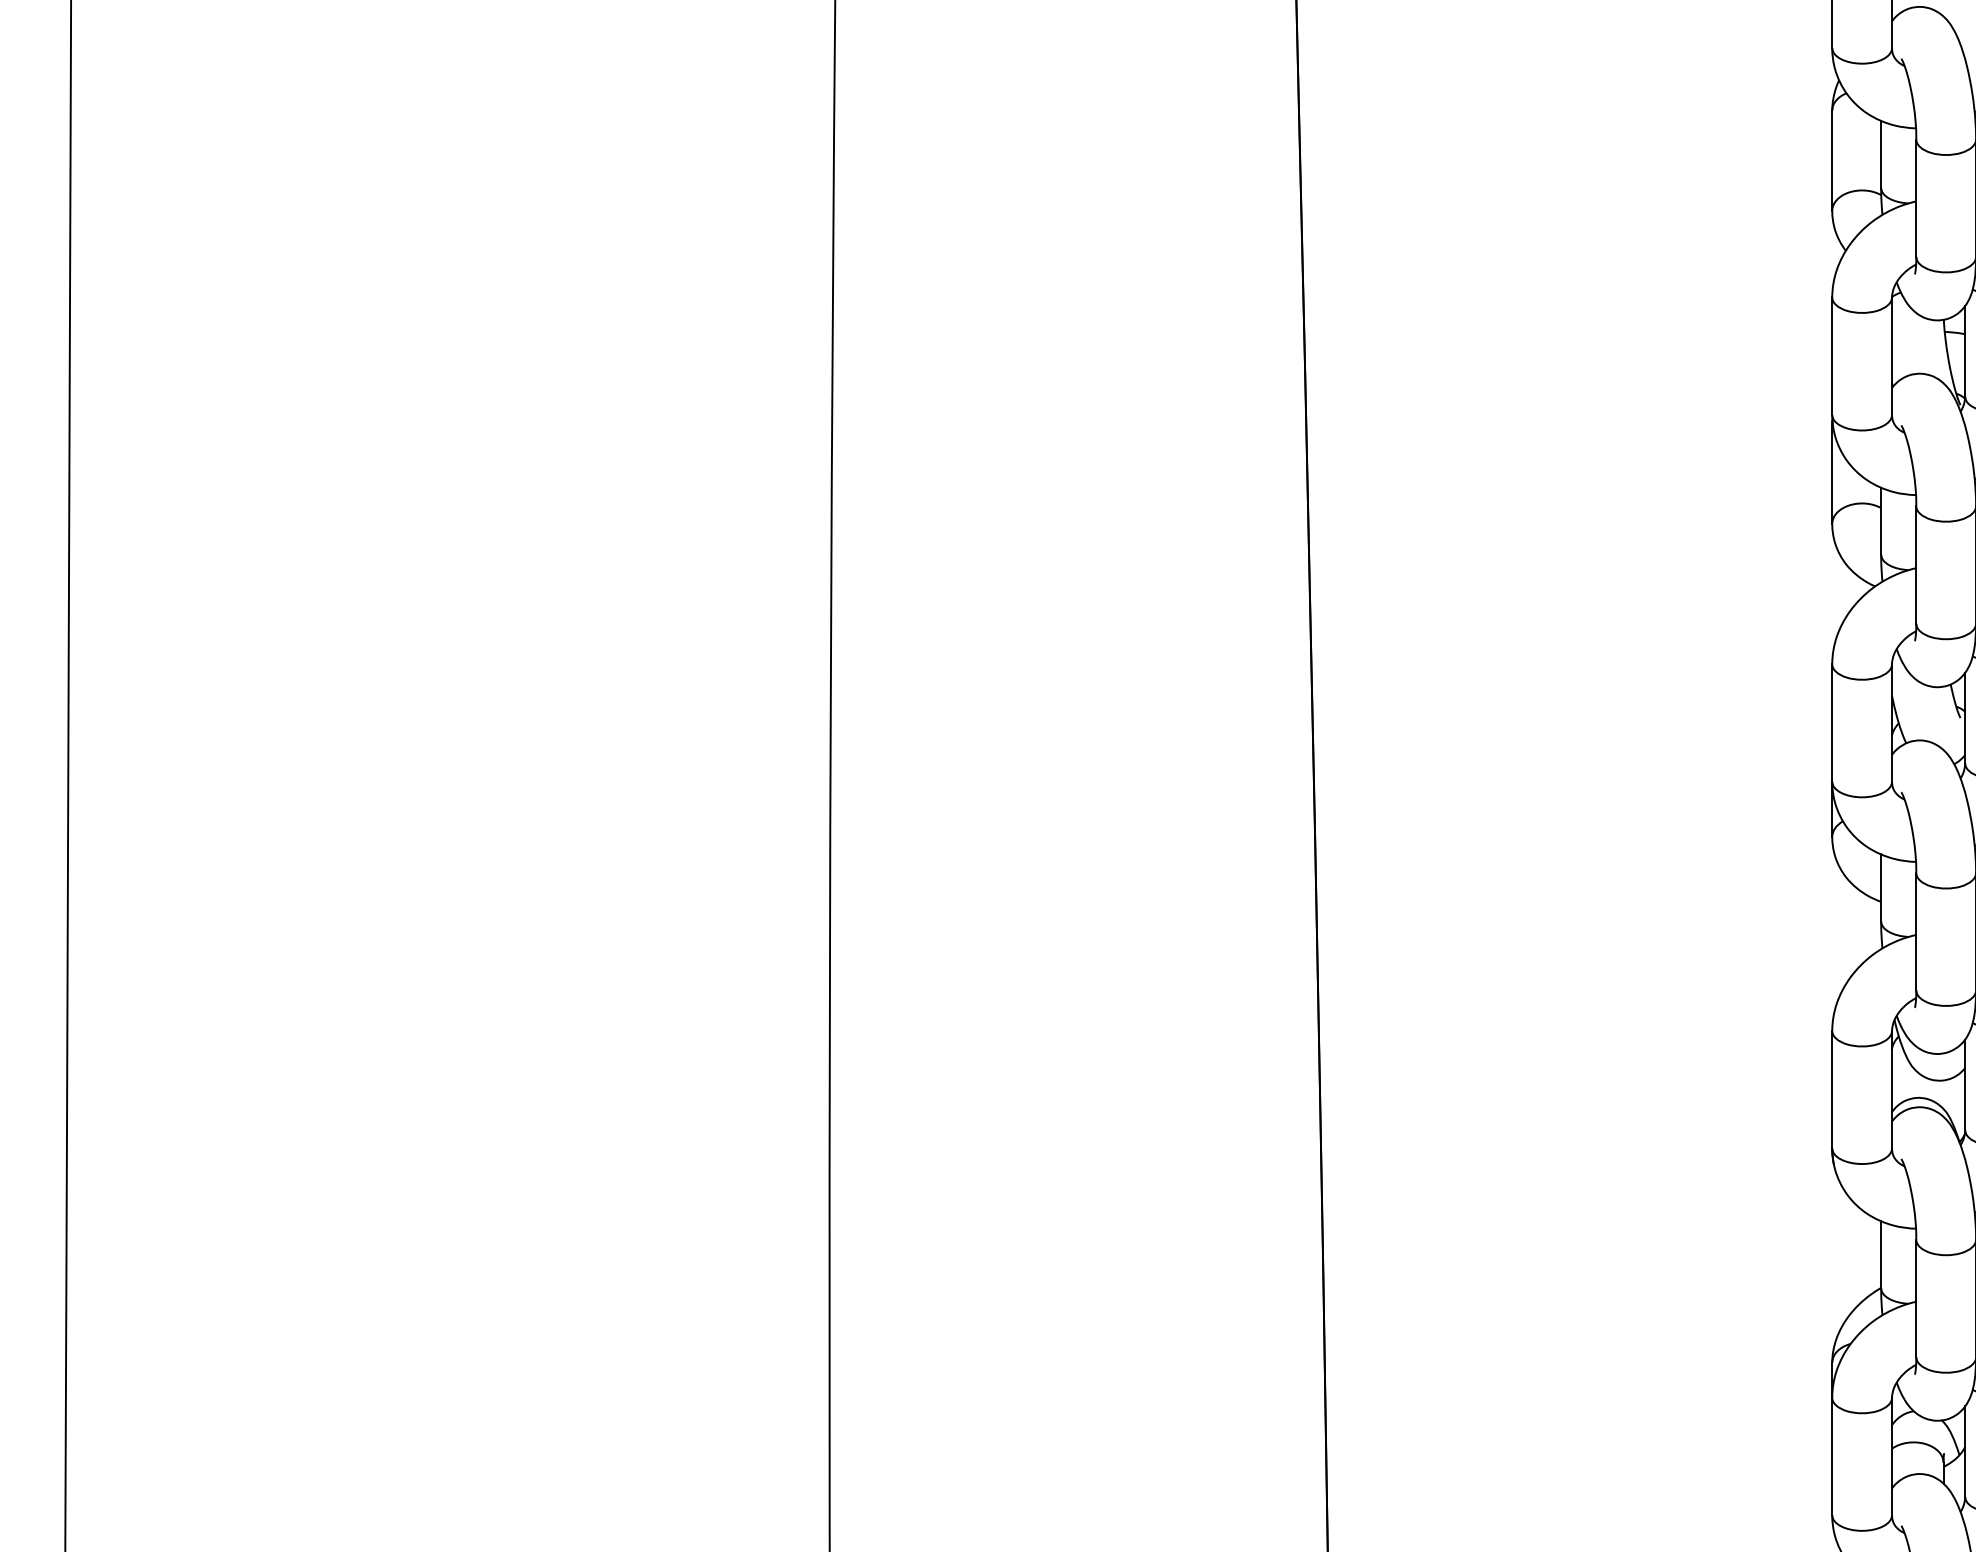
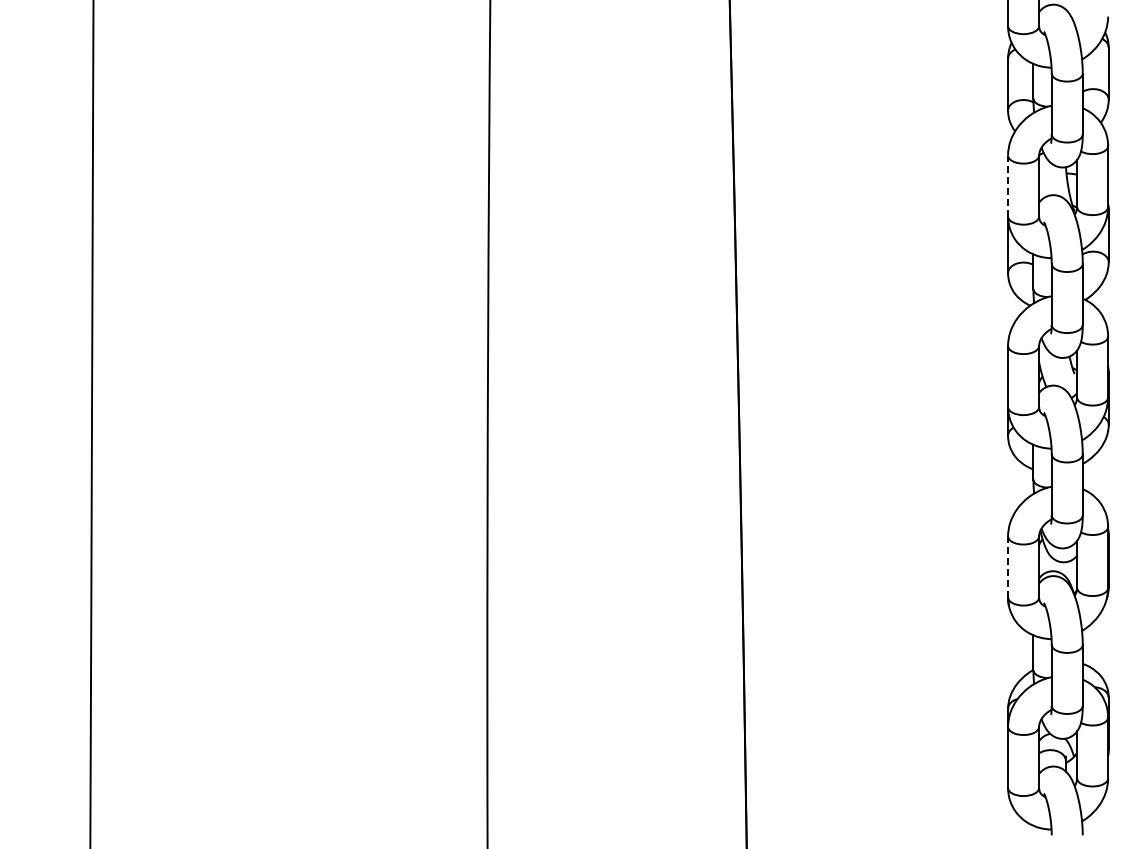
line: (1833, 357) -> (1008, 186), solid -> dashed
line: (1833, 1090) -> (1008, 567), solid -> dashed

